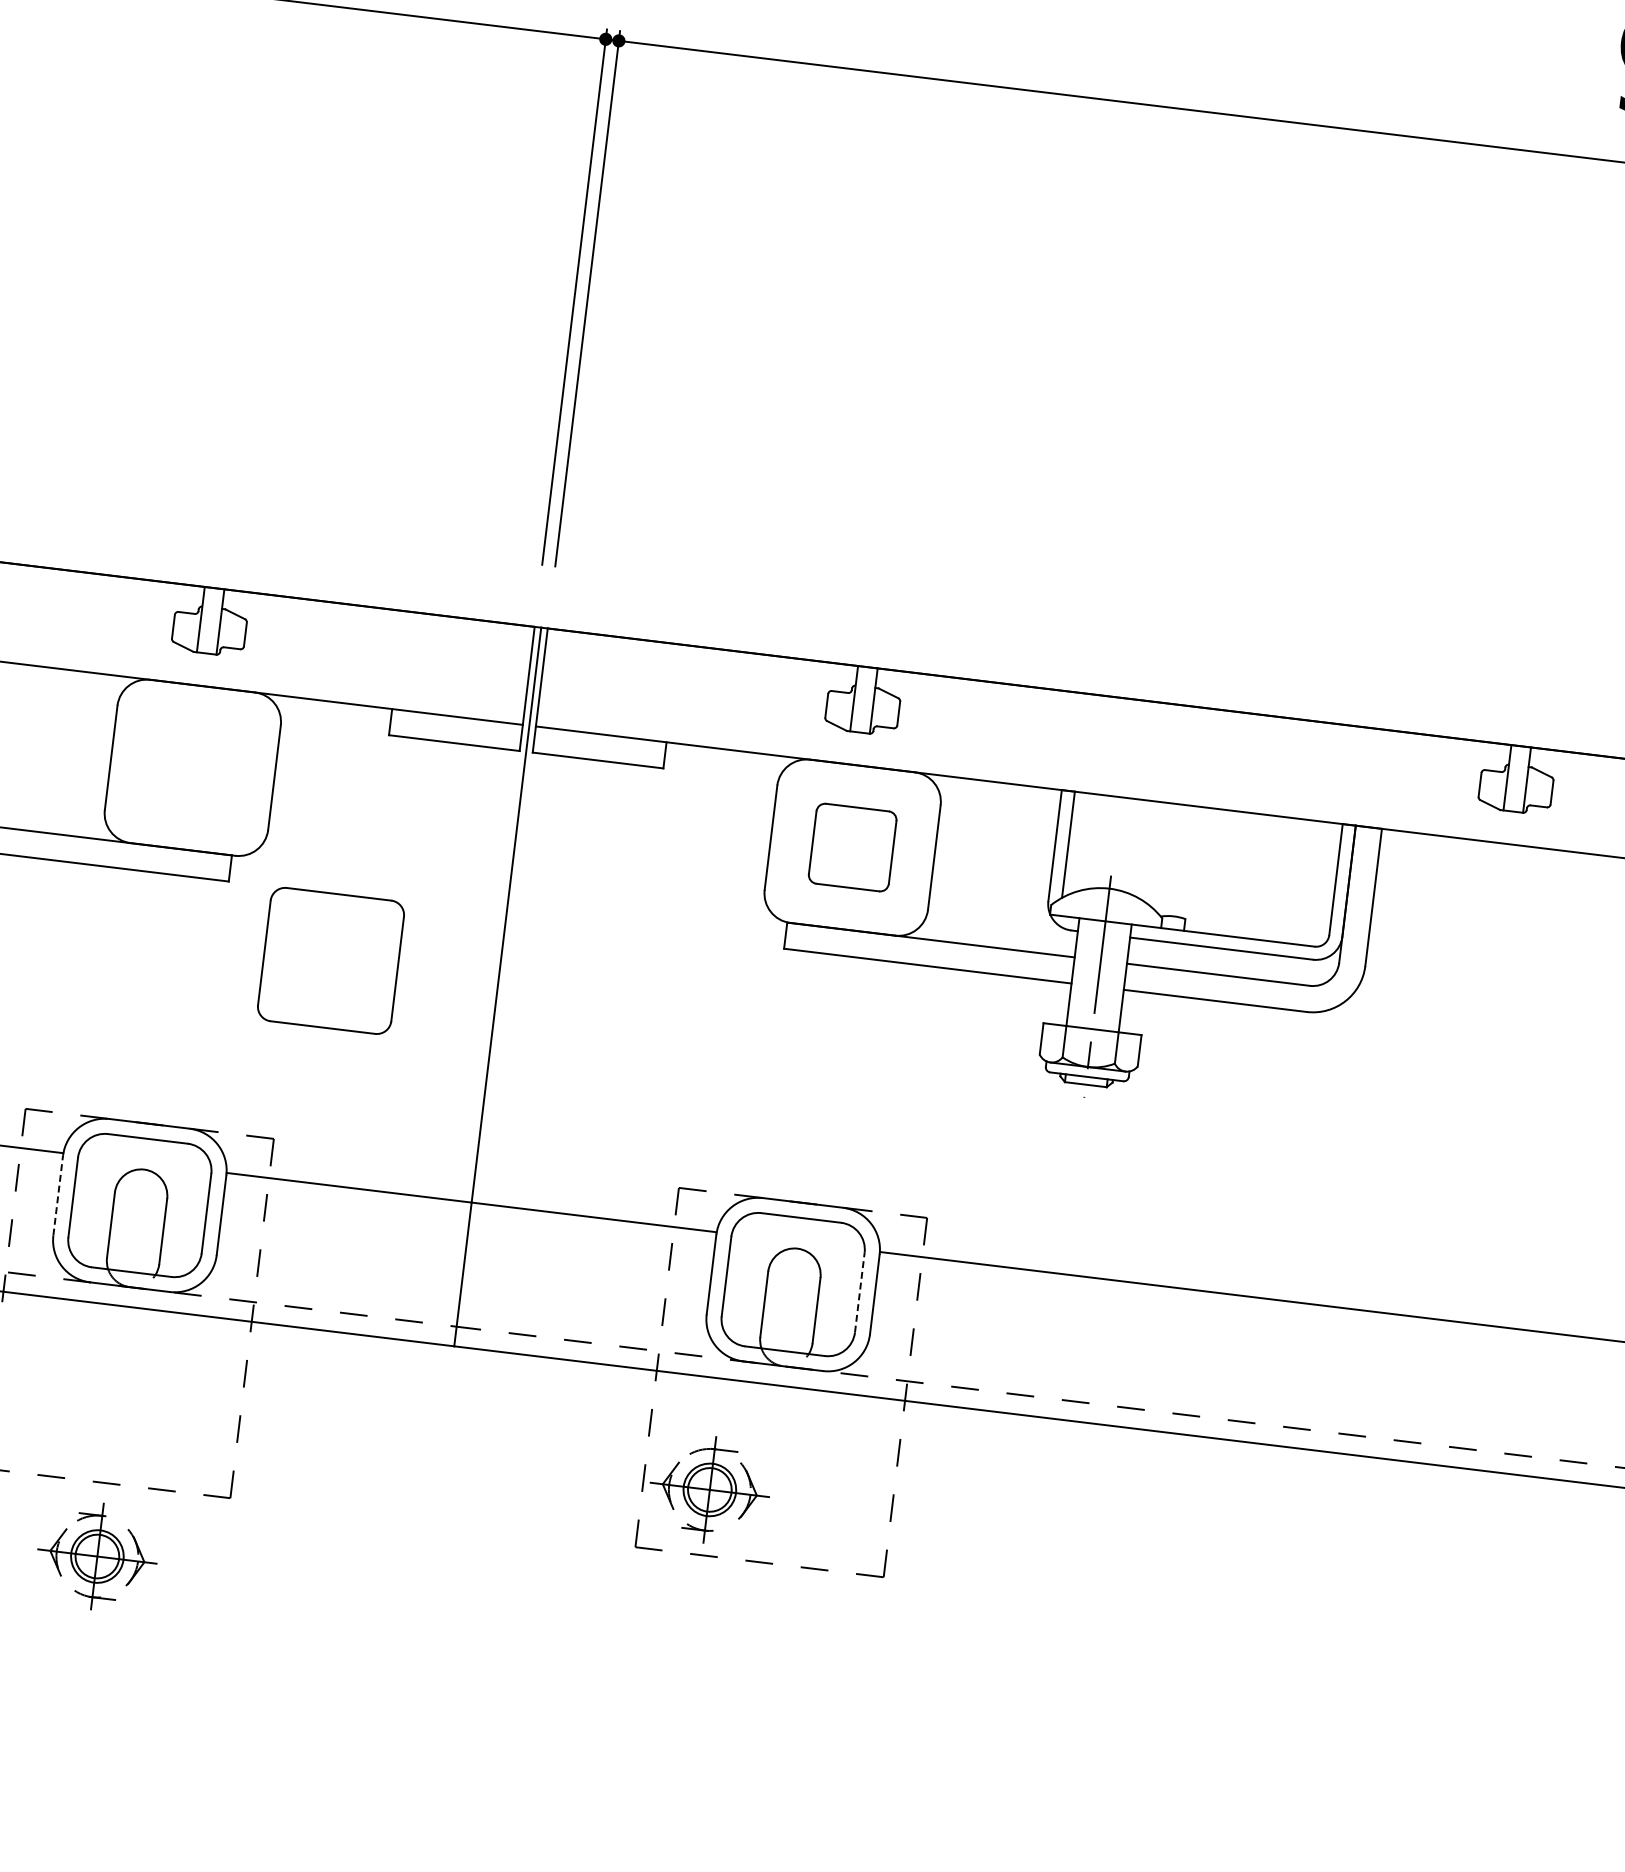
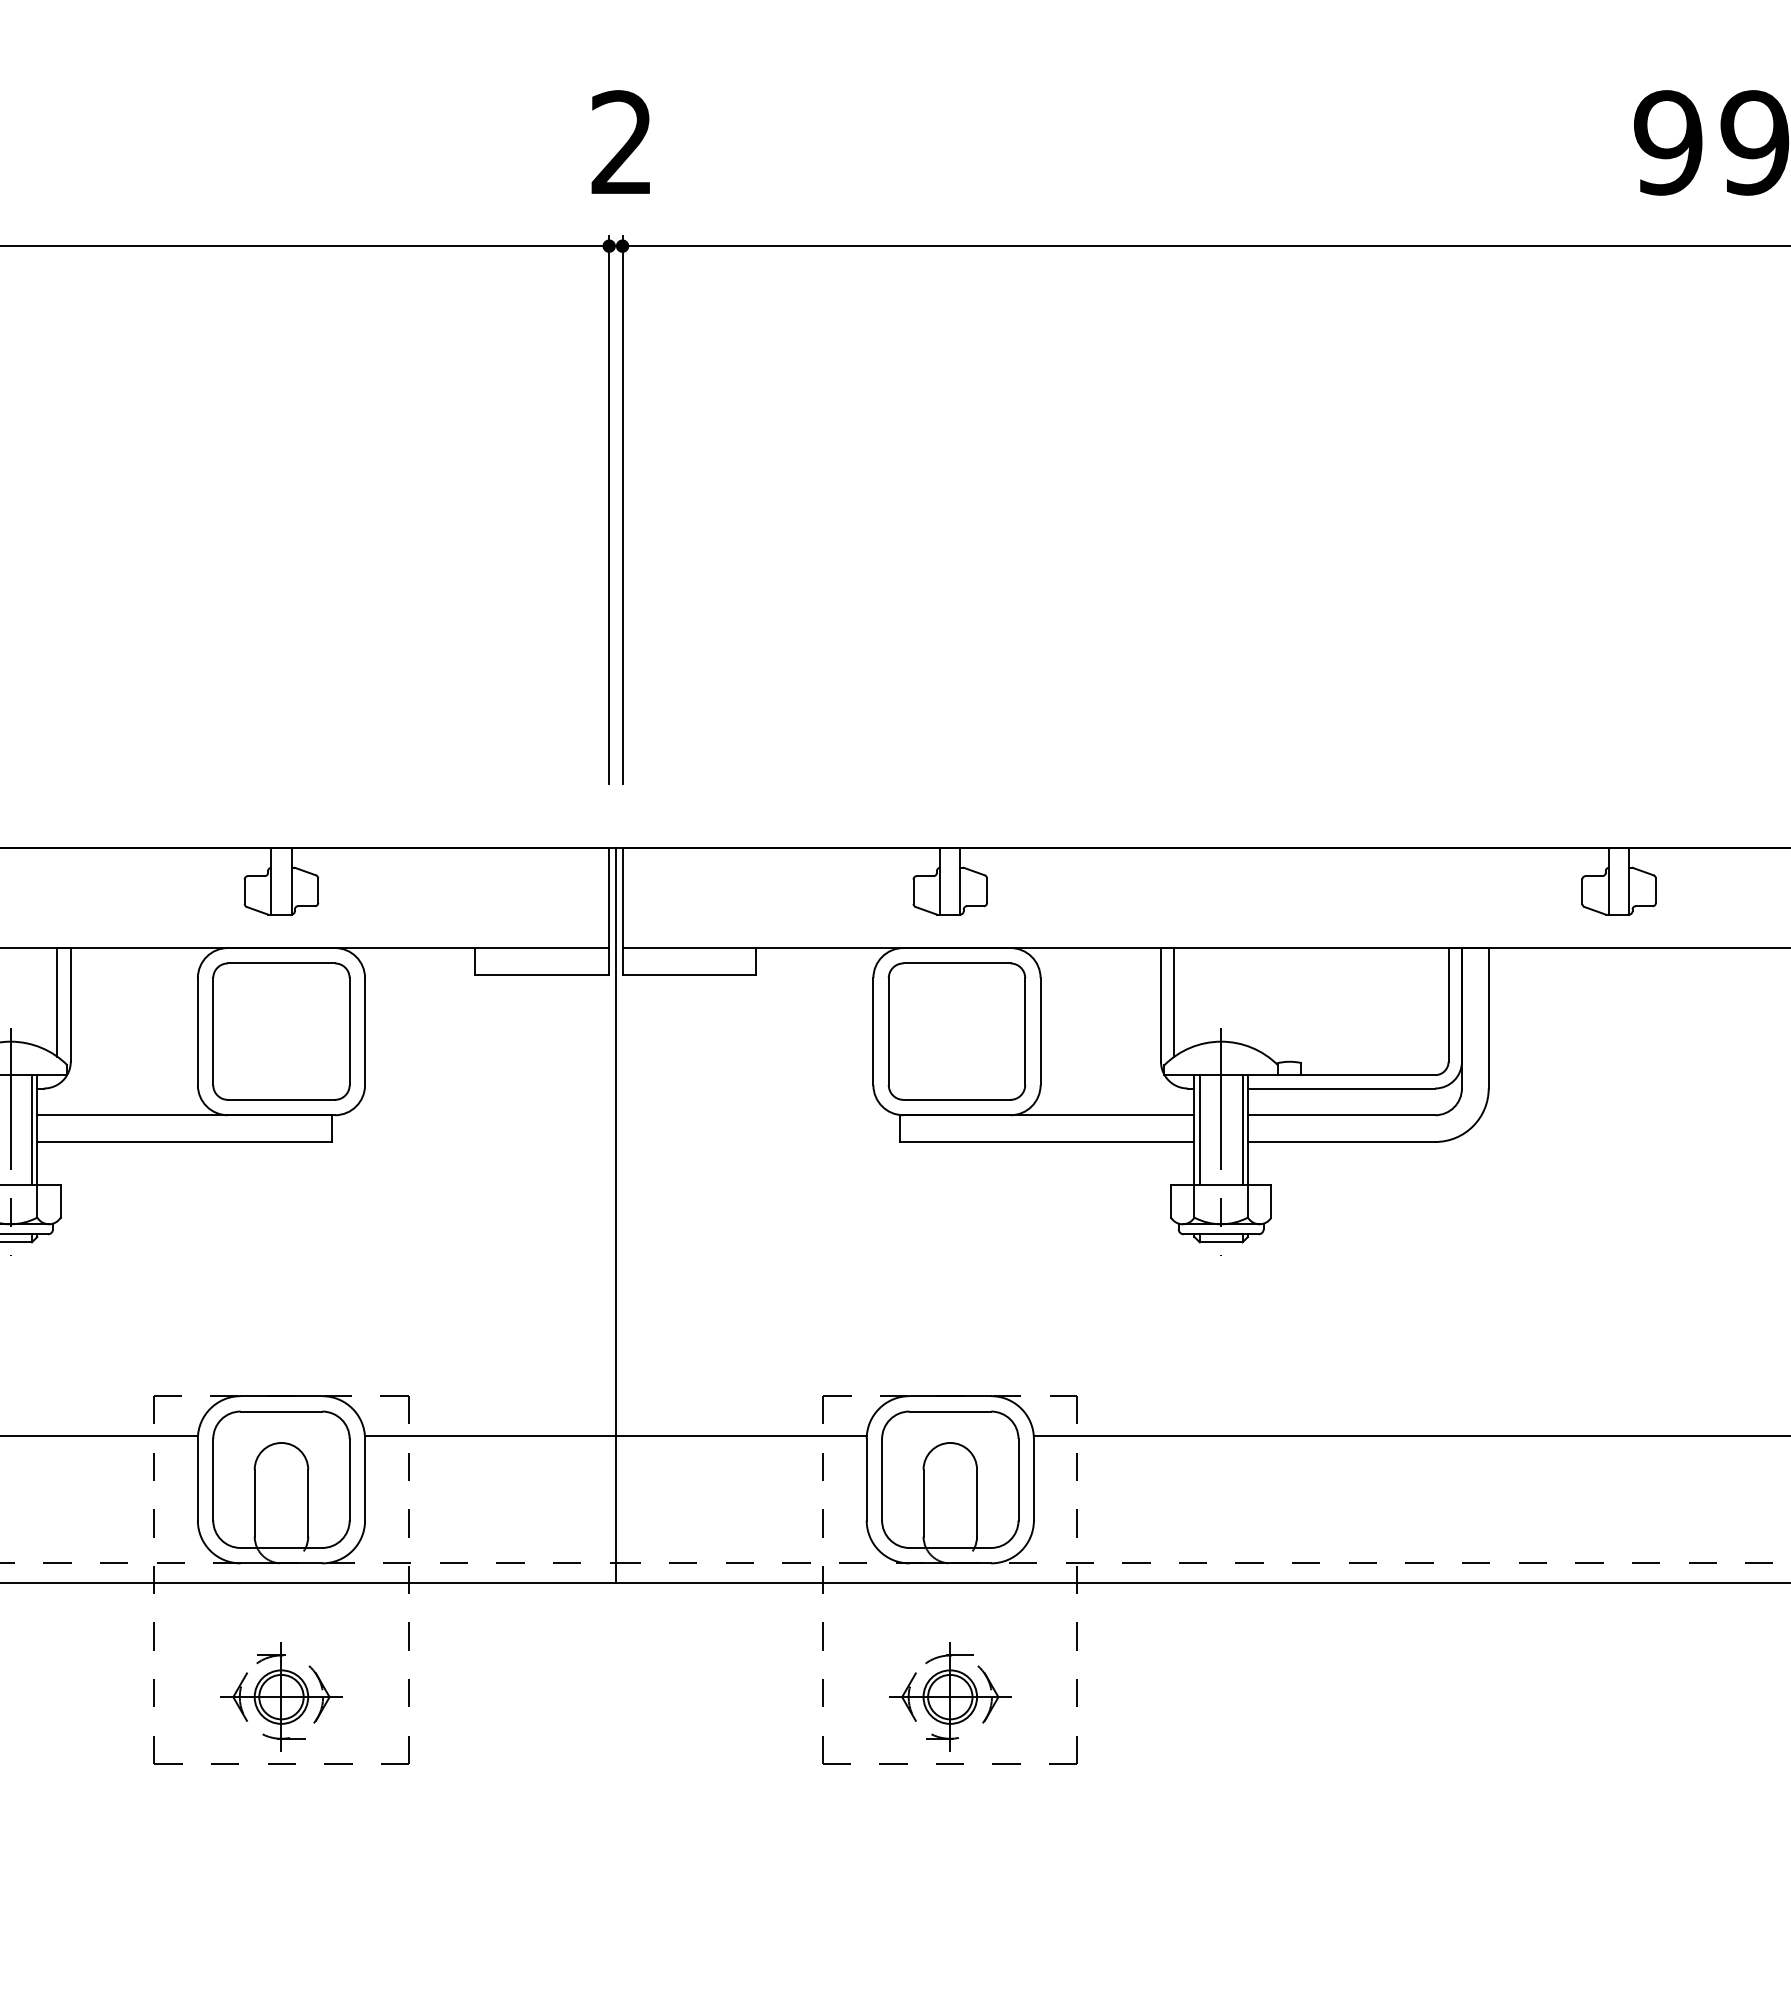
part: (852, 847) -> (956, 1031), size x1.67
part: (331, 960) -> (281, 1031), moved
line: (1077, 972) -> (1199, 1130), added
line: (1119, 977) -> (1242, 1130), added
line: (57, 1195) -> (197, 1479), dashed -> solid
line: (859, 1292) -> (1018, 1479), dashed -> solid
part: (710, 1489) -> (950, 1696), moved
part: (97, 1555) -> (281, 1696), moved

